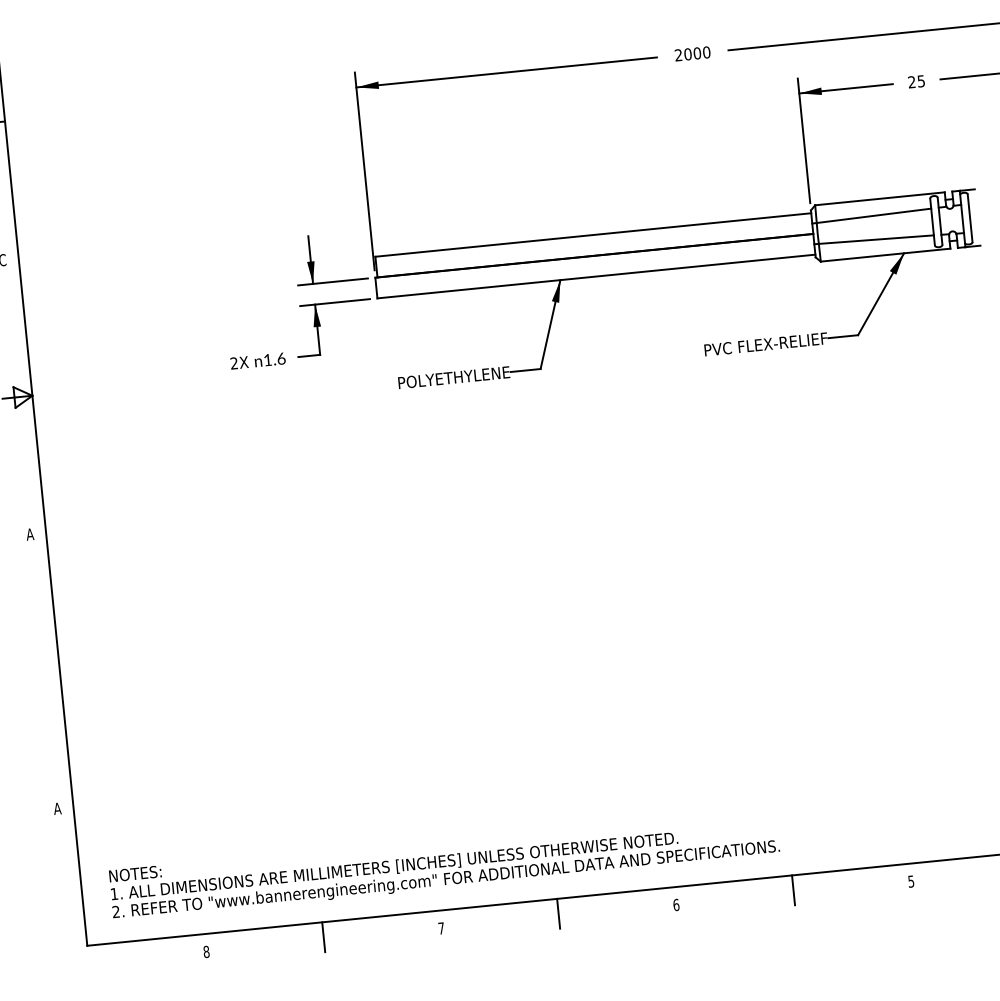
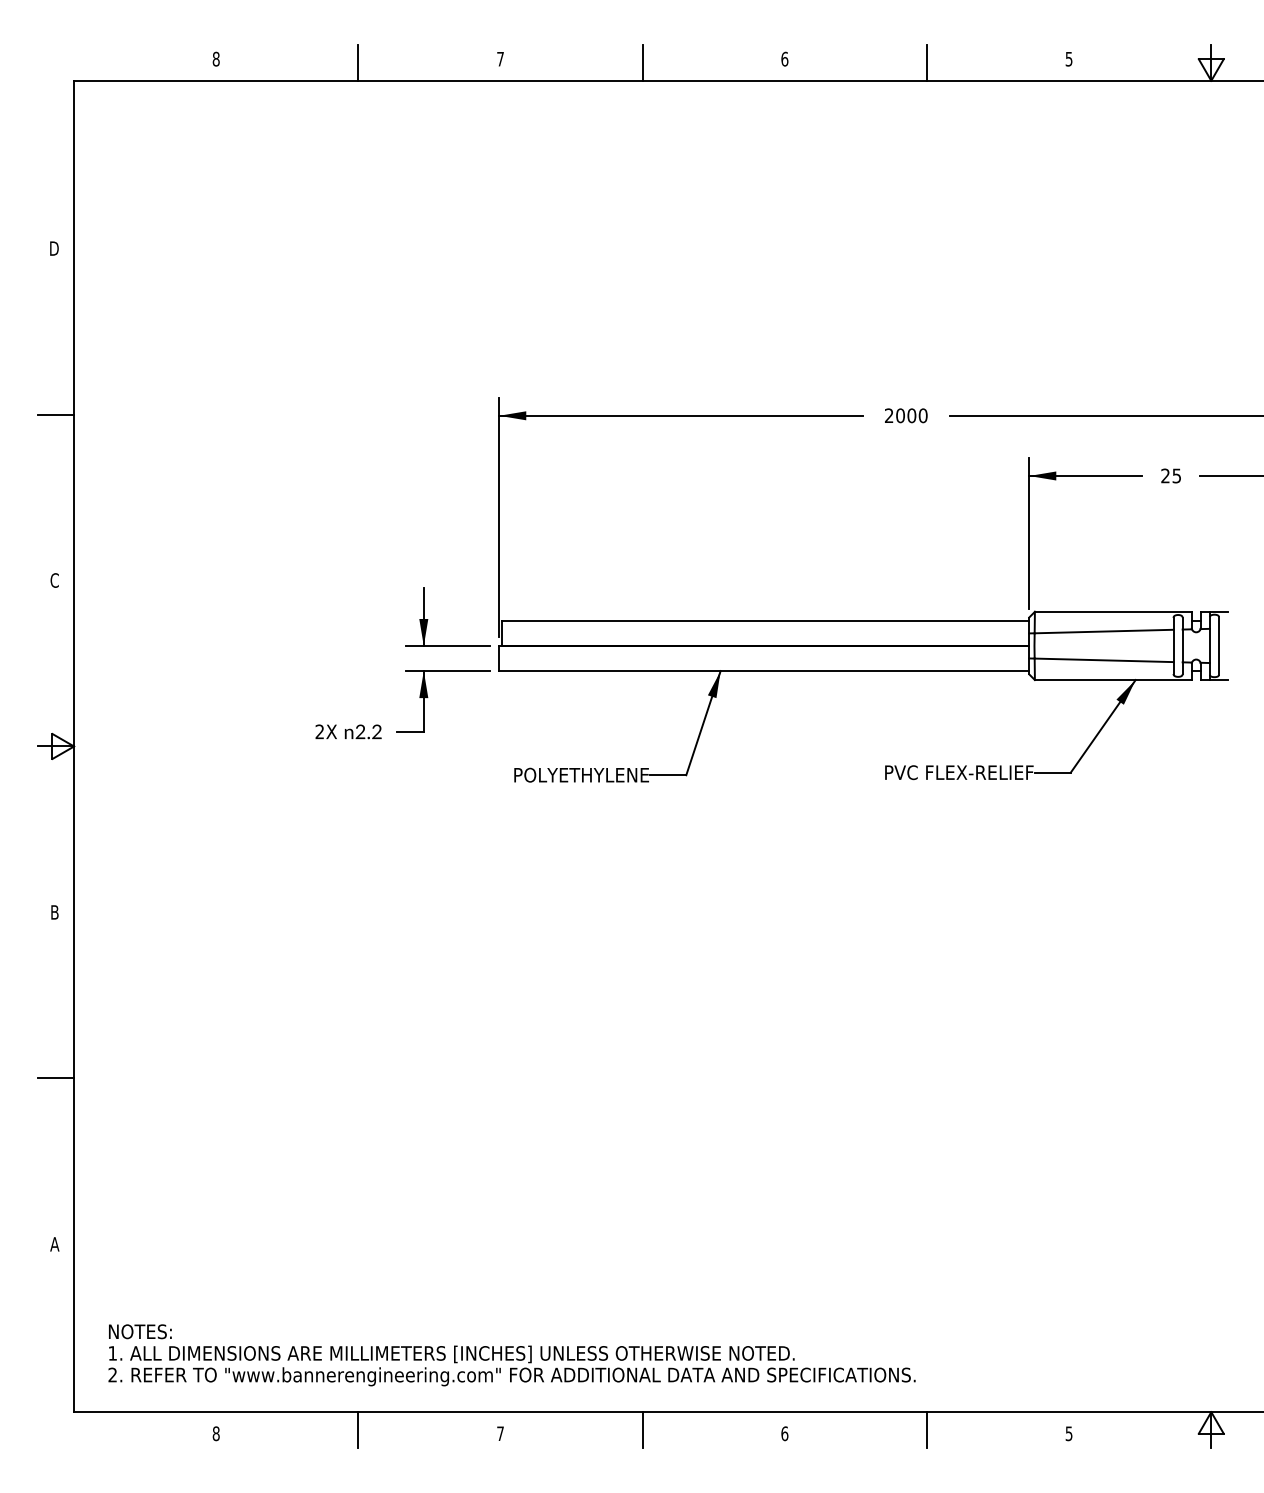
text: (274, 359) -> (368, 731), 1.6 -> 2.2
text: (29, 534) -> (54, 912), A -> B
line: (45, 671) -> (56, 1078), added

